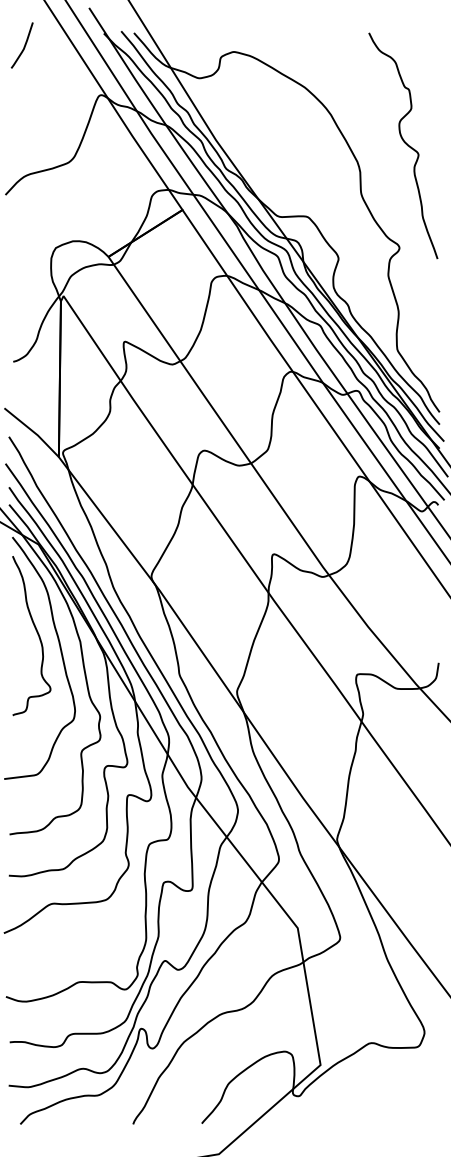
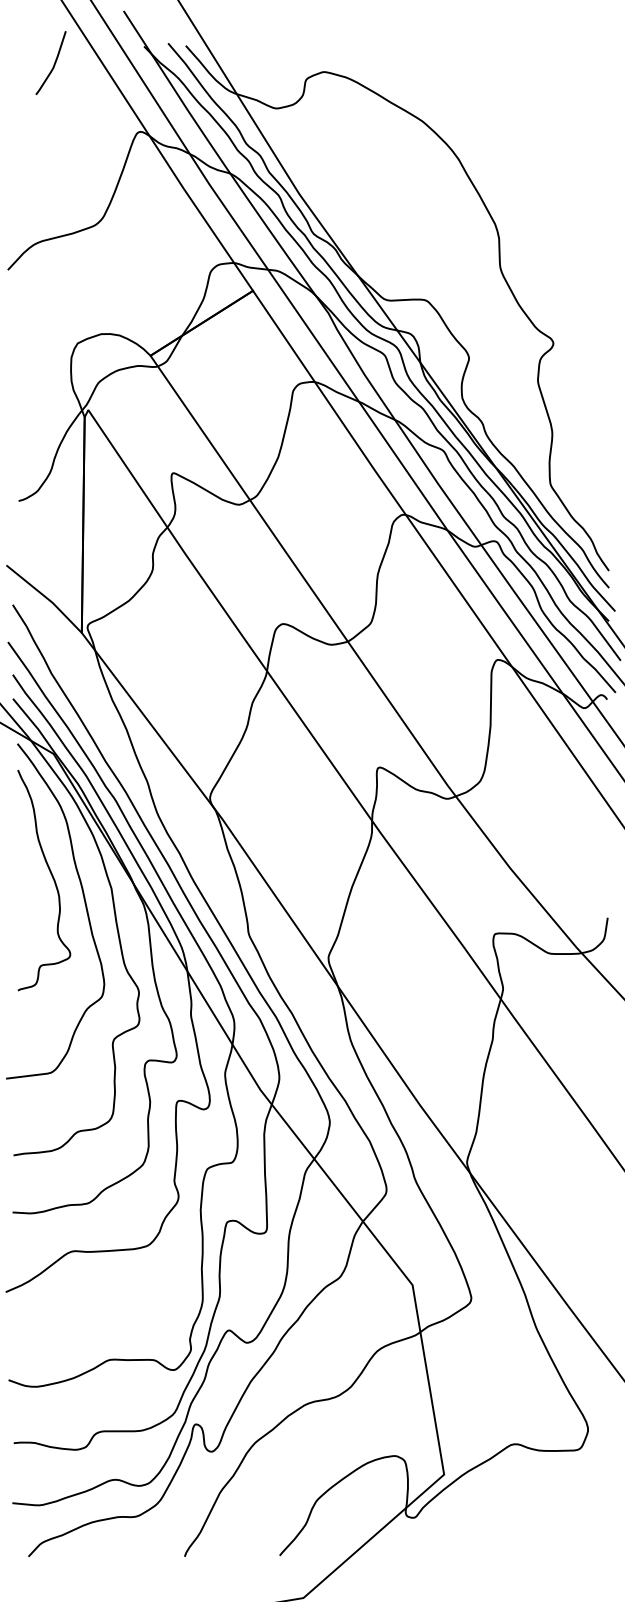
curve: (23, 46) -> (53, 64), moved
curve: (404, 143) -> (560, 198), removed

